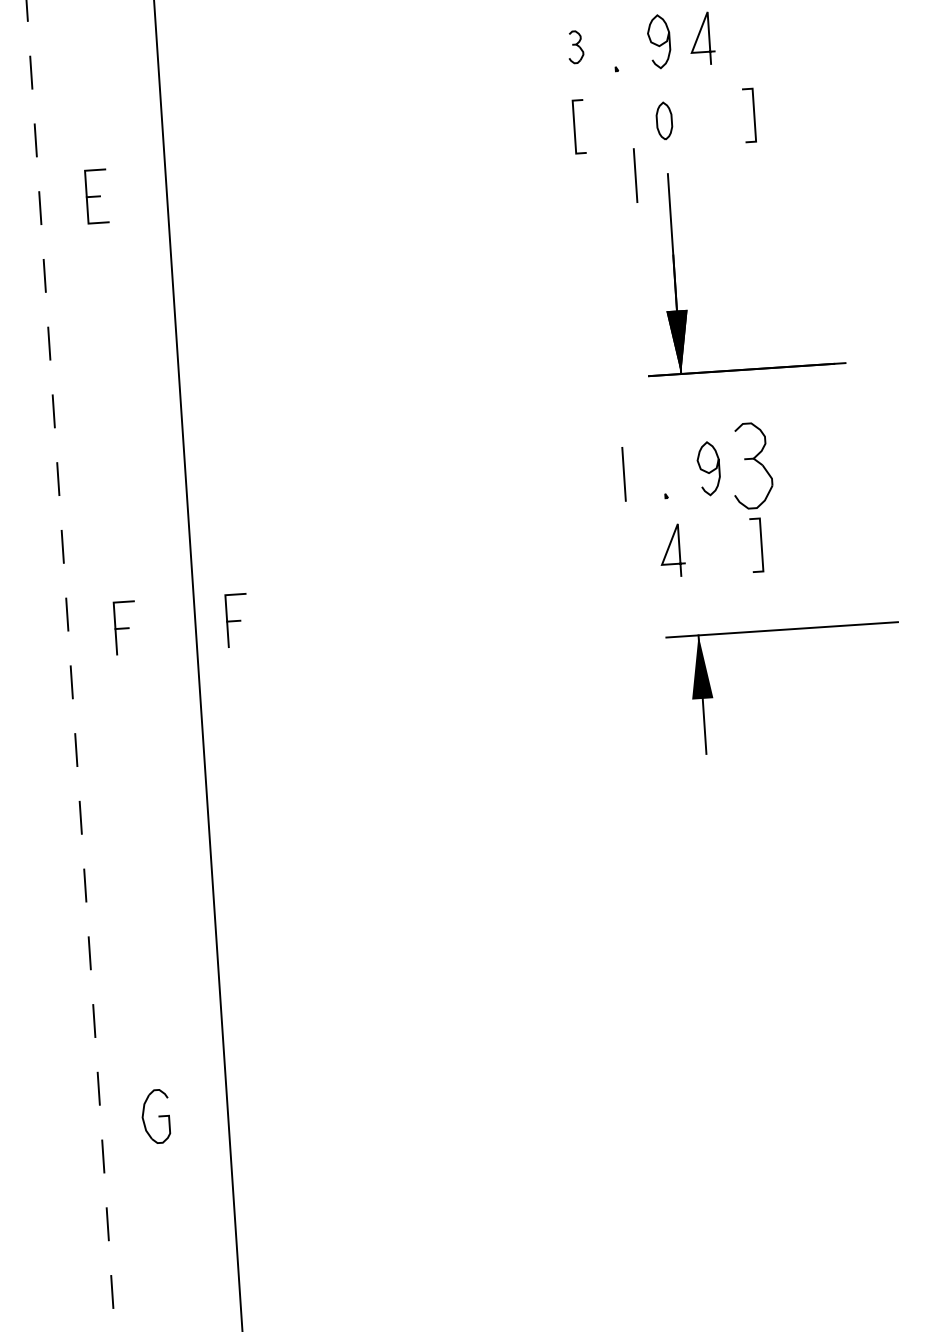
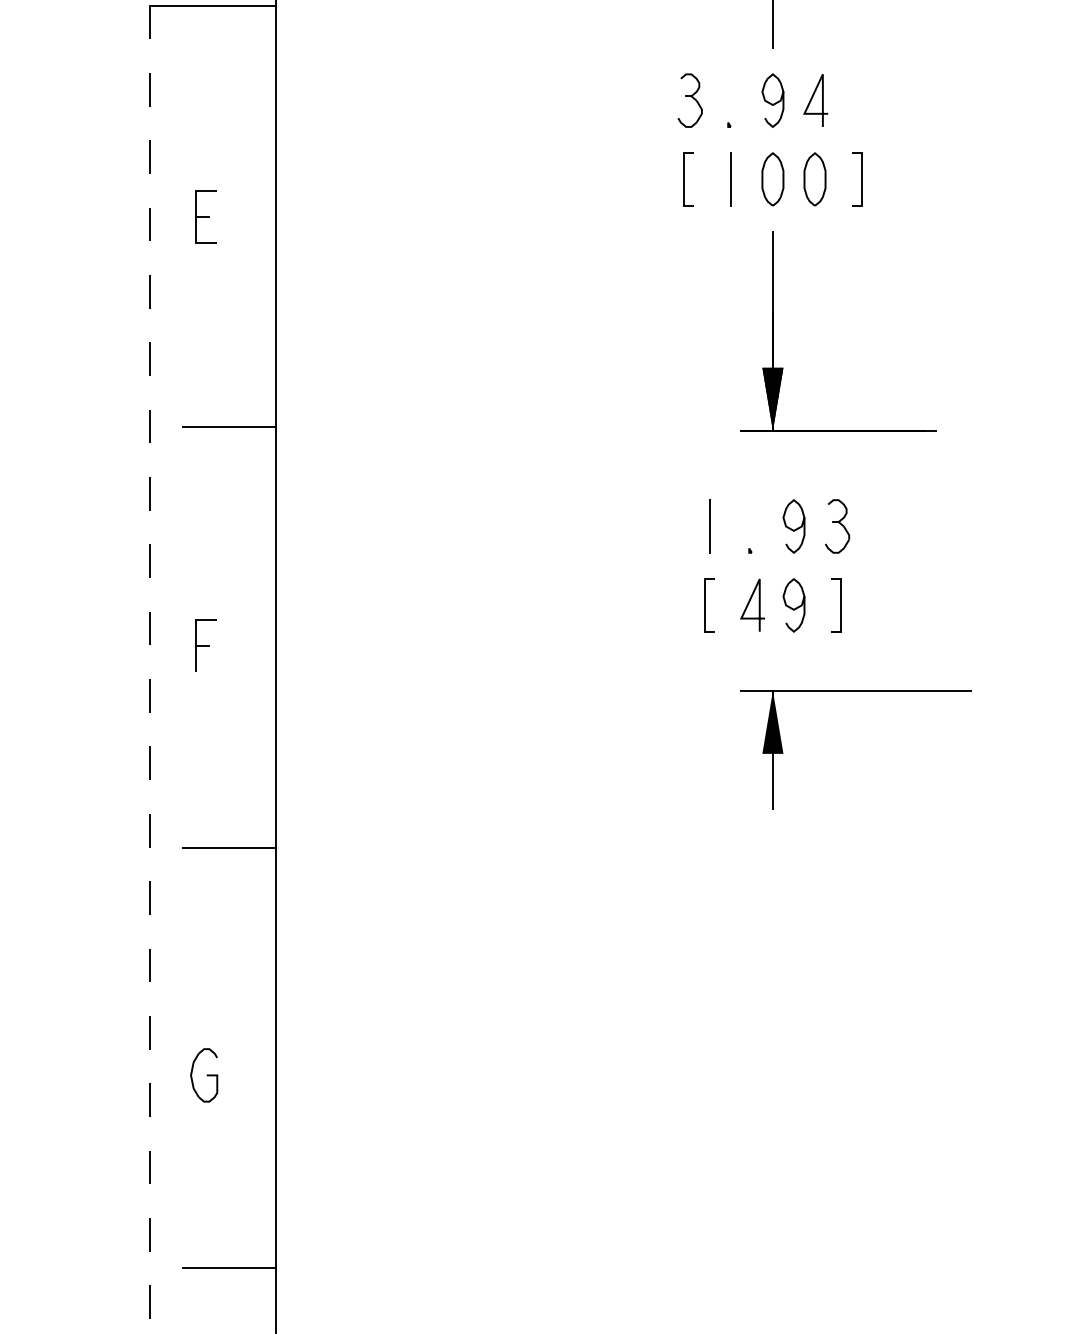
part: (575, 47) -> (689, 100), size x1.67
part: (706, 118) -> (814, 179), added
part: (663, 121) -> (772, 179), size x1.43
line: (635, 175) -> (730, 179), moved
line: (134, 405) -> (229, 426), added
part: (752, 465) -> (837, 526), size x0.62
curve: (712, 550) -> (792, 607), added
line: (625, 554) -> (705, 605), added
part: (236, 620) -> (316, 645), removed
line: (162, 829) -> (229, 847), added
part: (156, 1116) -> (204, 1075), moved
line: (190, 1252) -> (229, 1268), added

